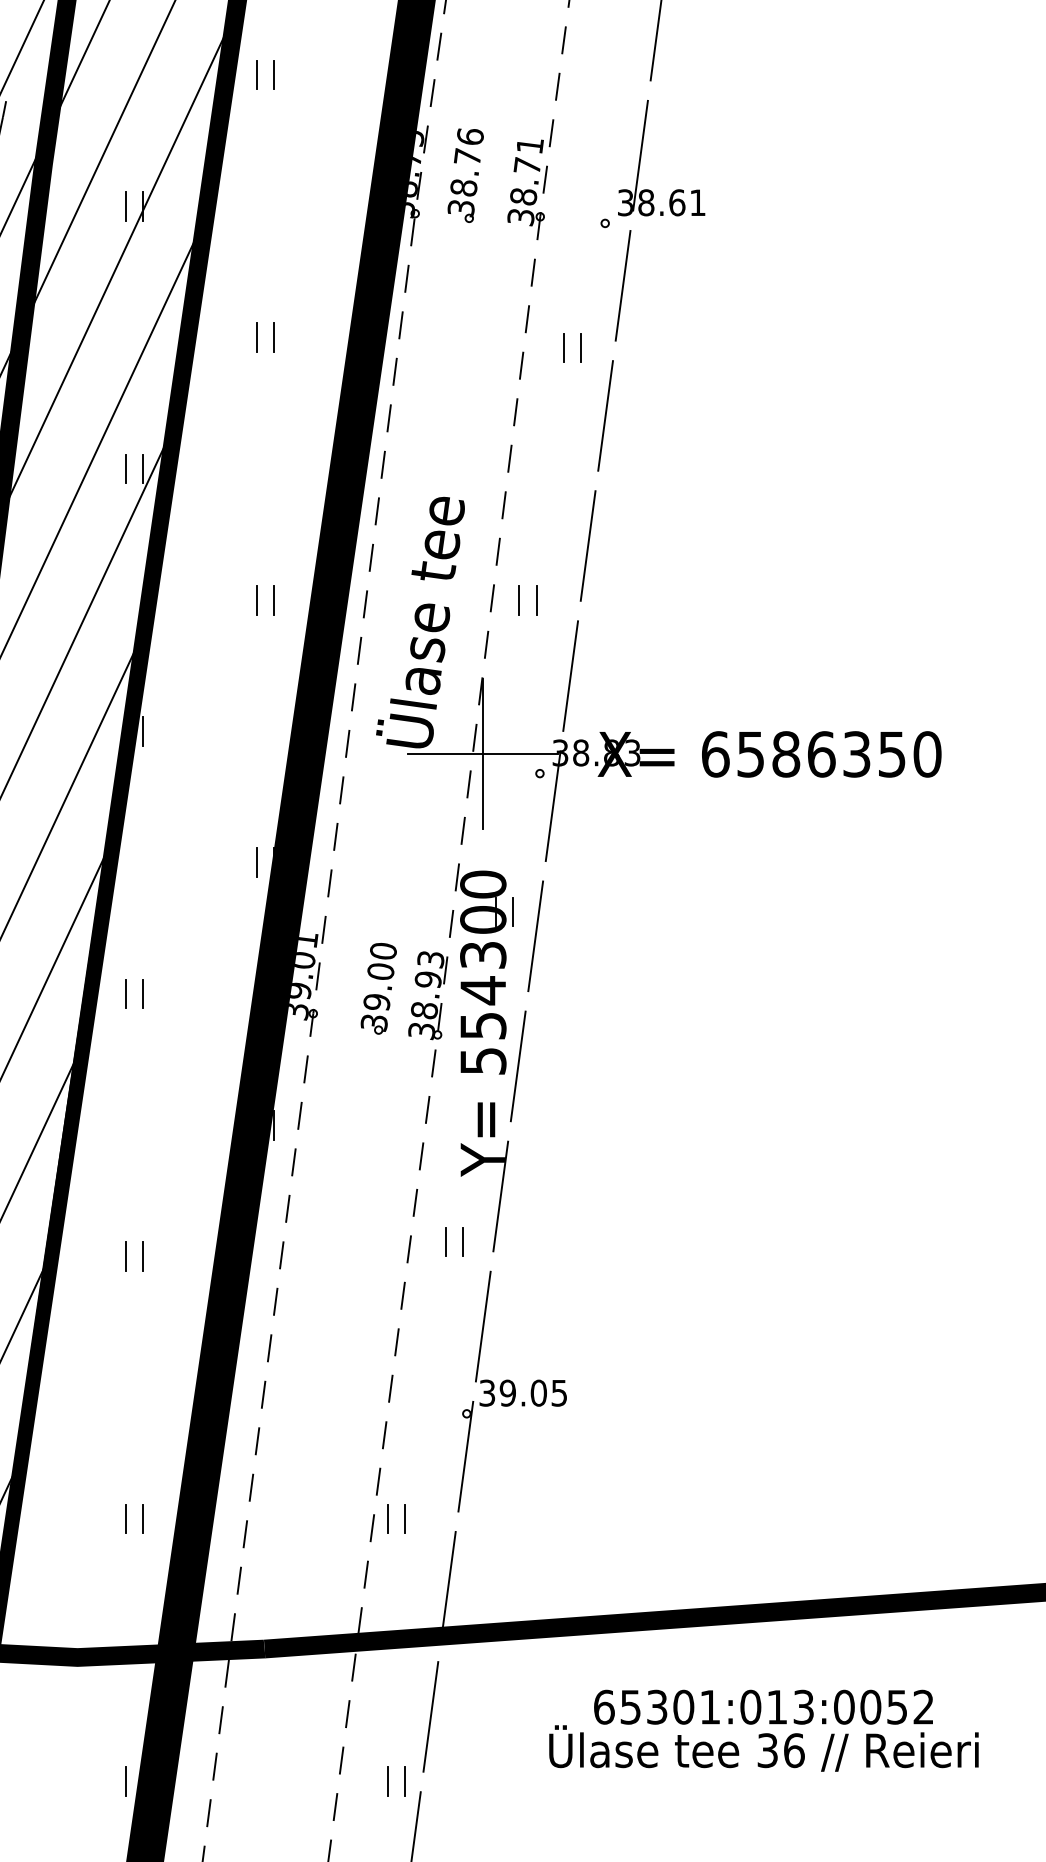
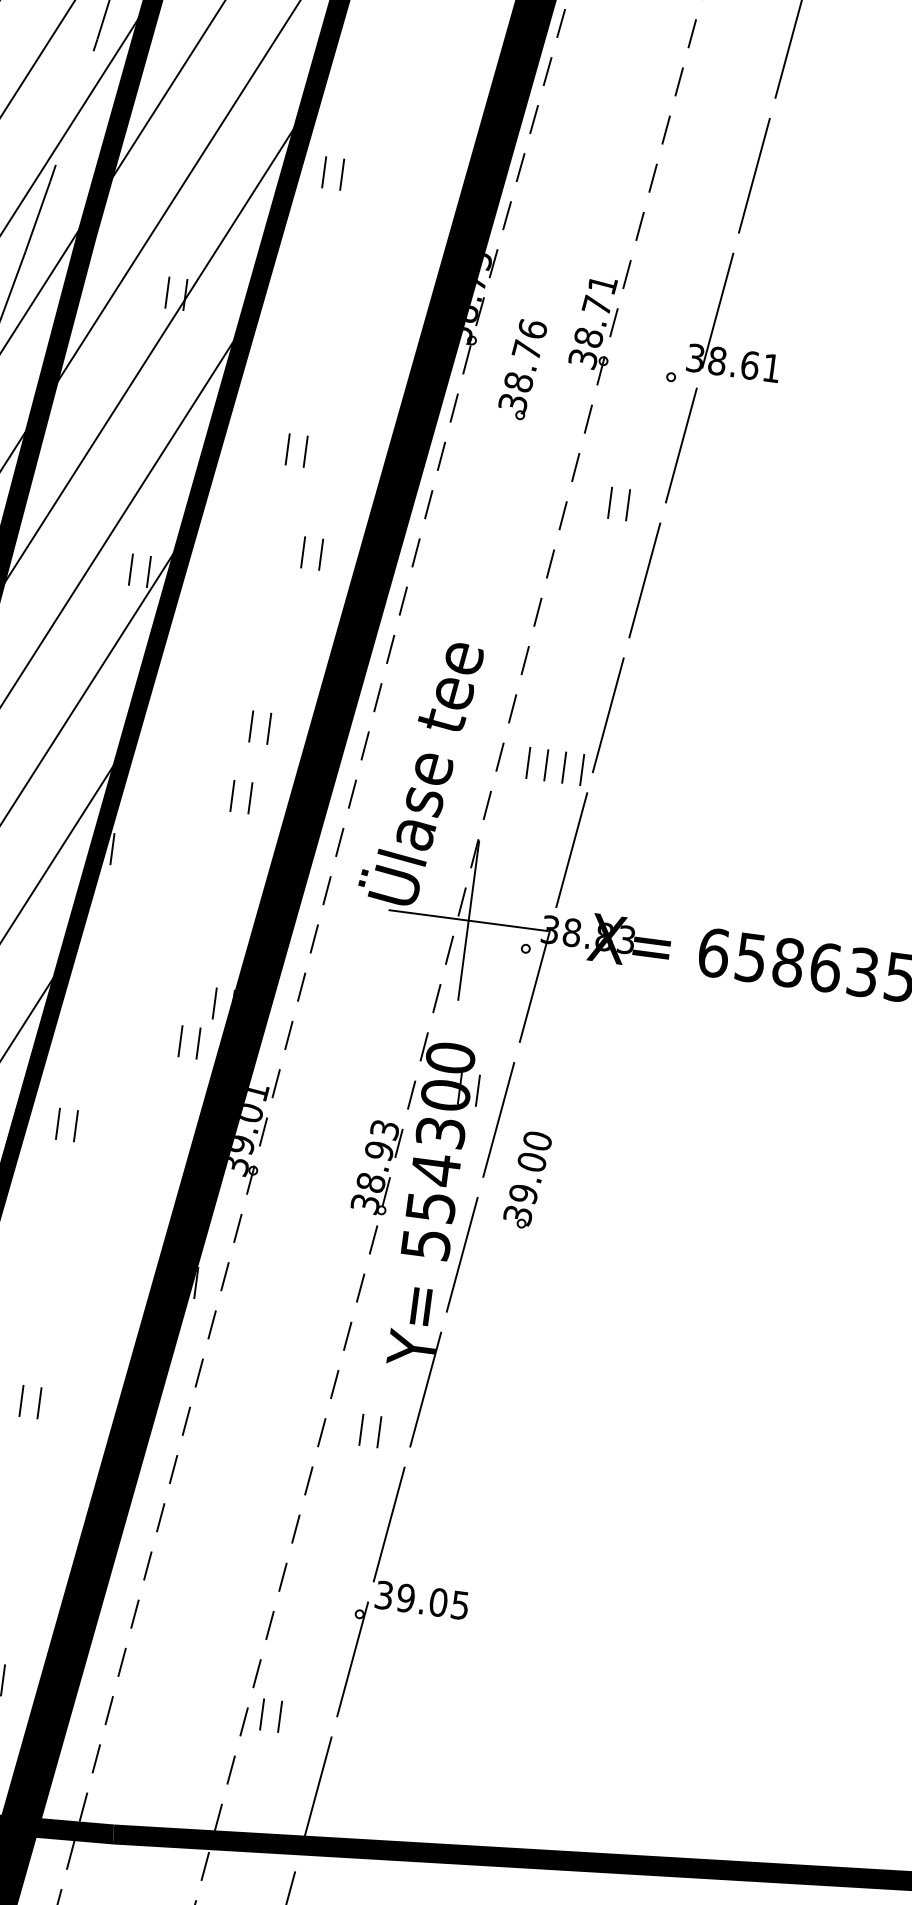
part: (465, 175) -> (522, 369), moved
part: (284, 431) -> (303, 552), added
part: (553, 600) -> (564, 767), added
part: (248, 667) -> (232, 796), added
part: (230, 901) -> (181, 1040), added
part: (378, 988) -> (527, 1179), moved

